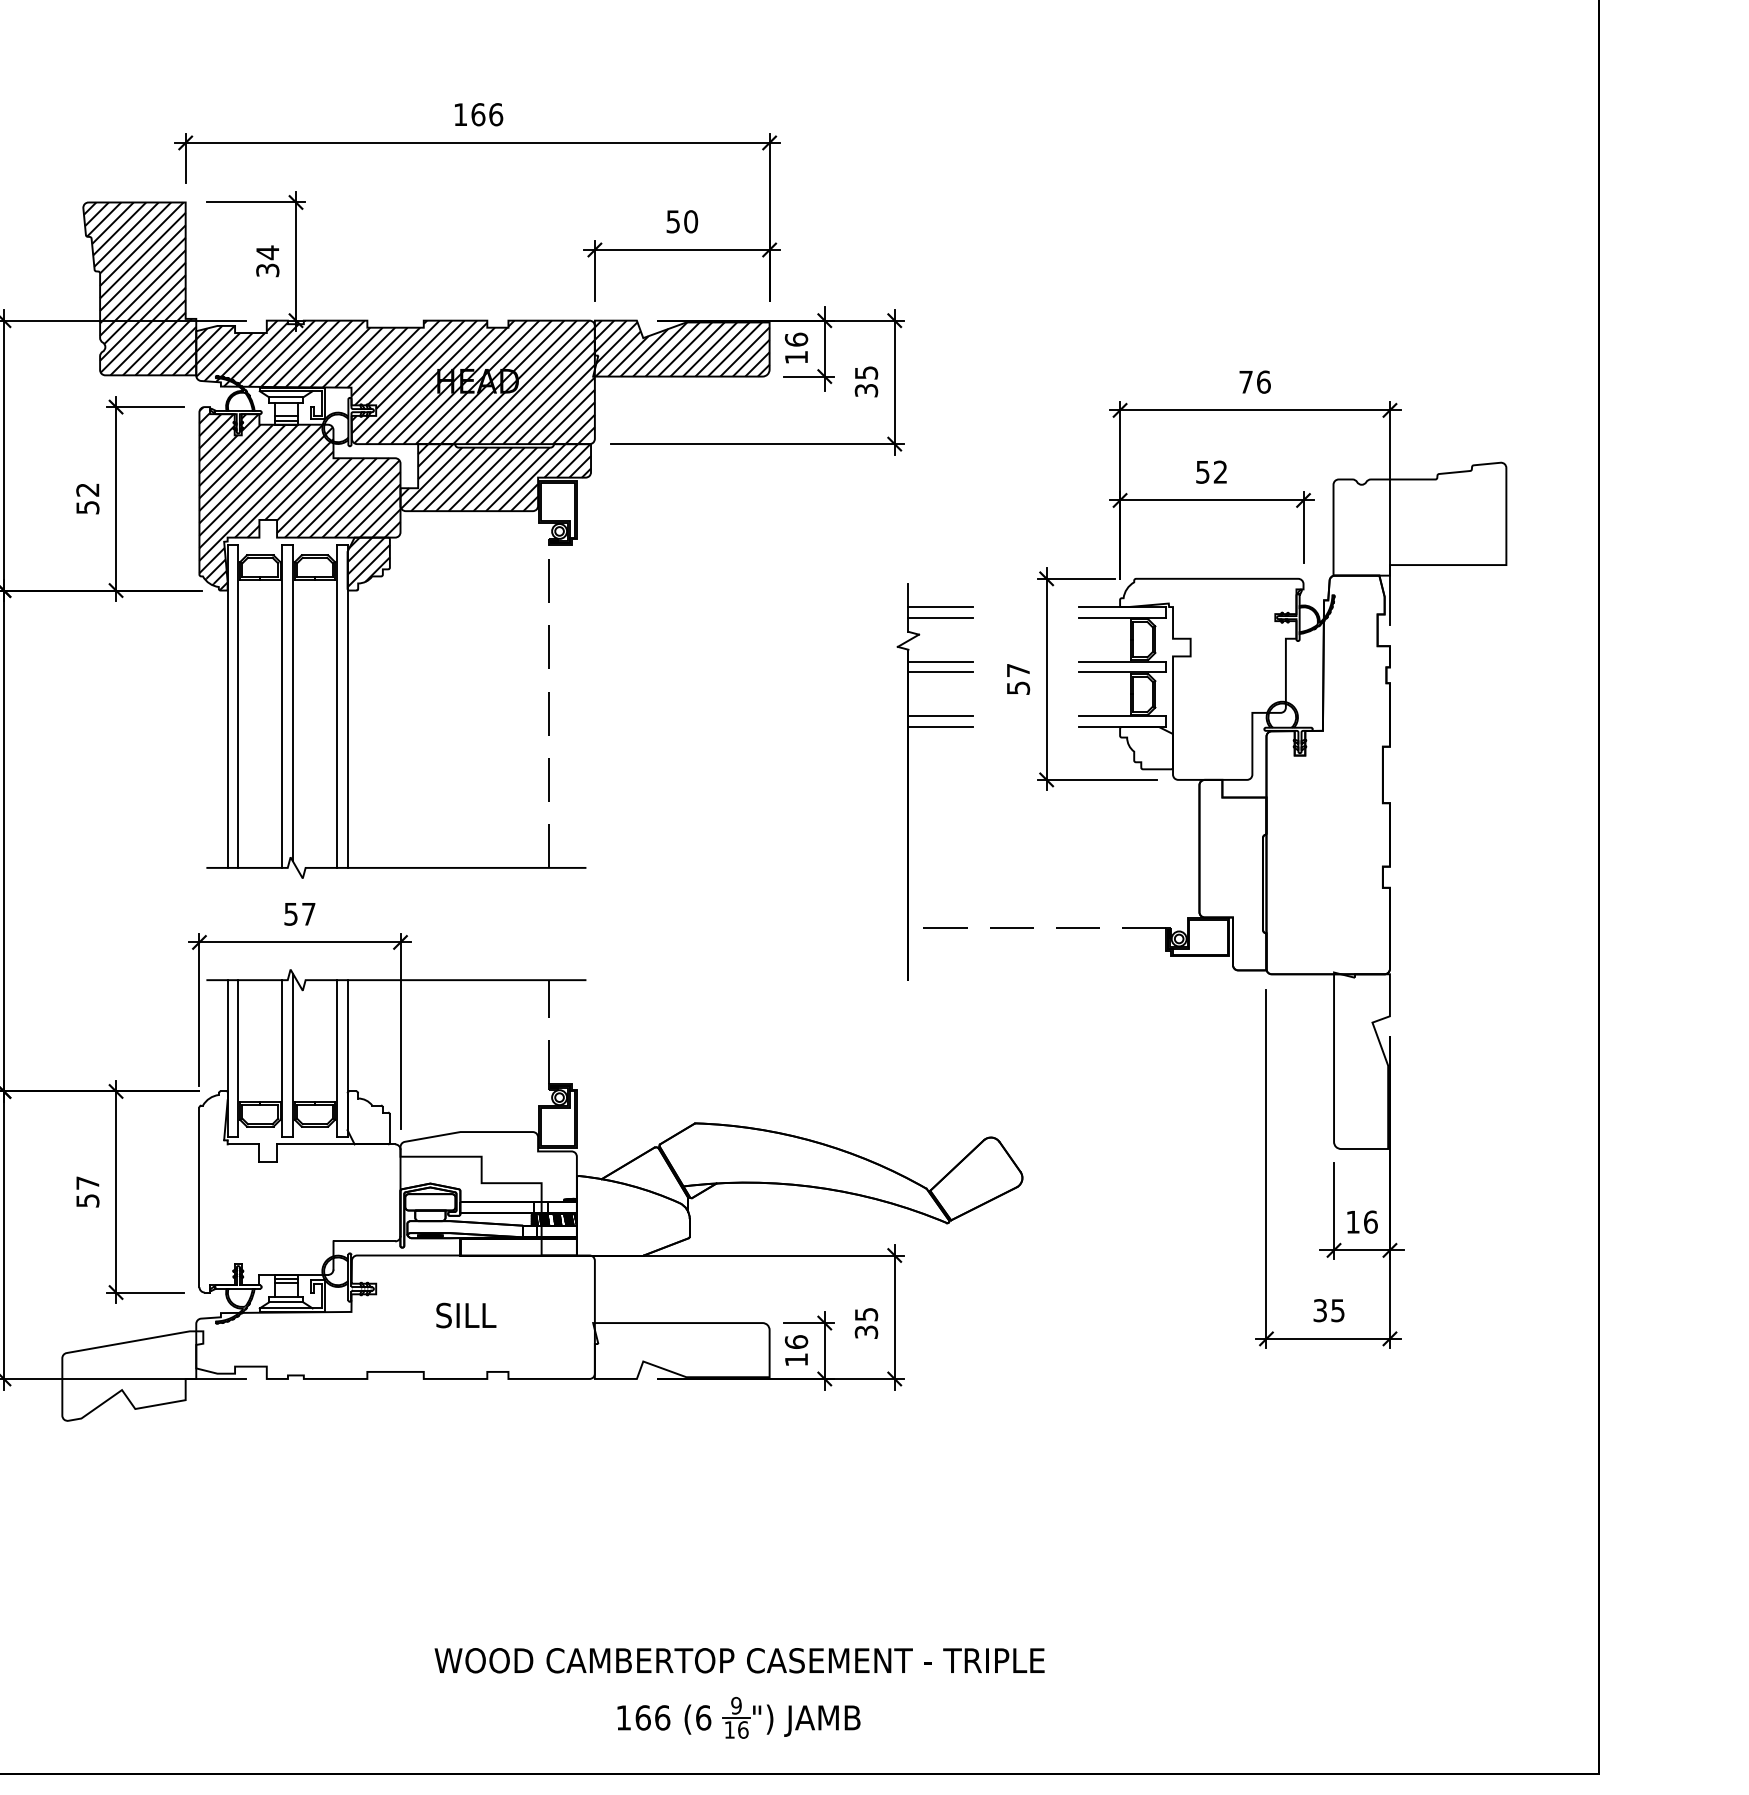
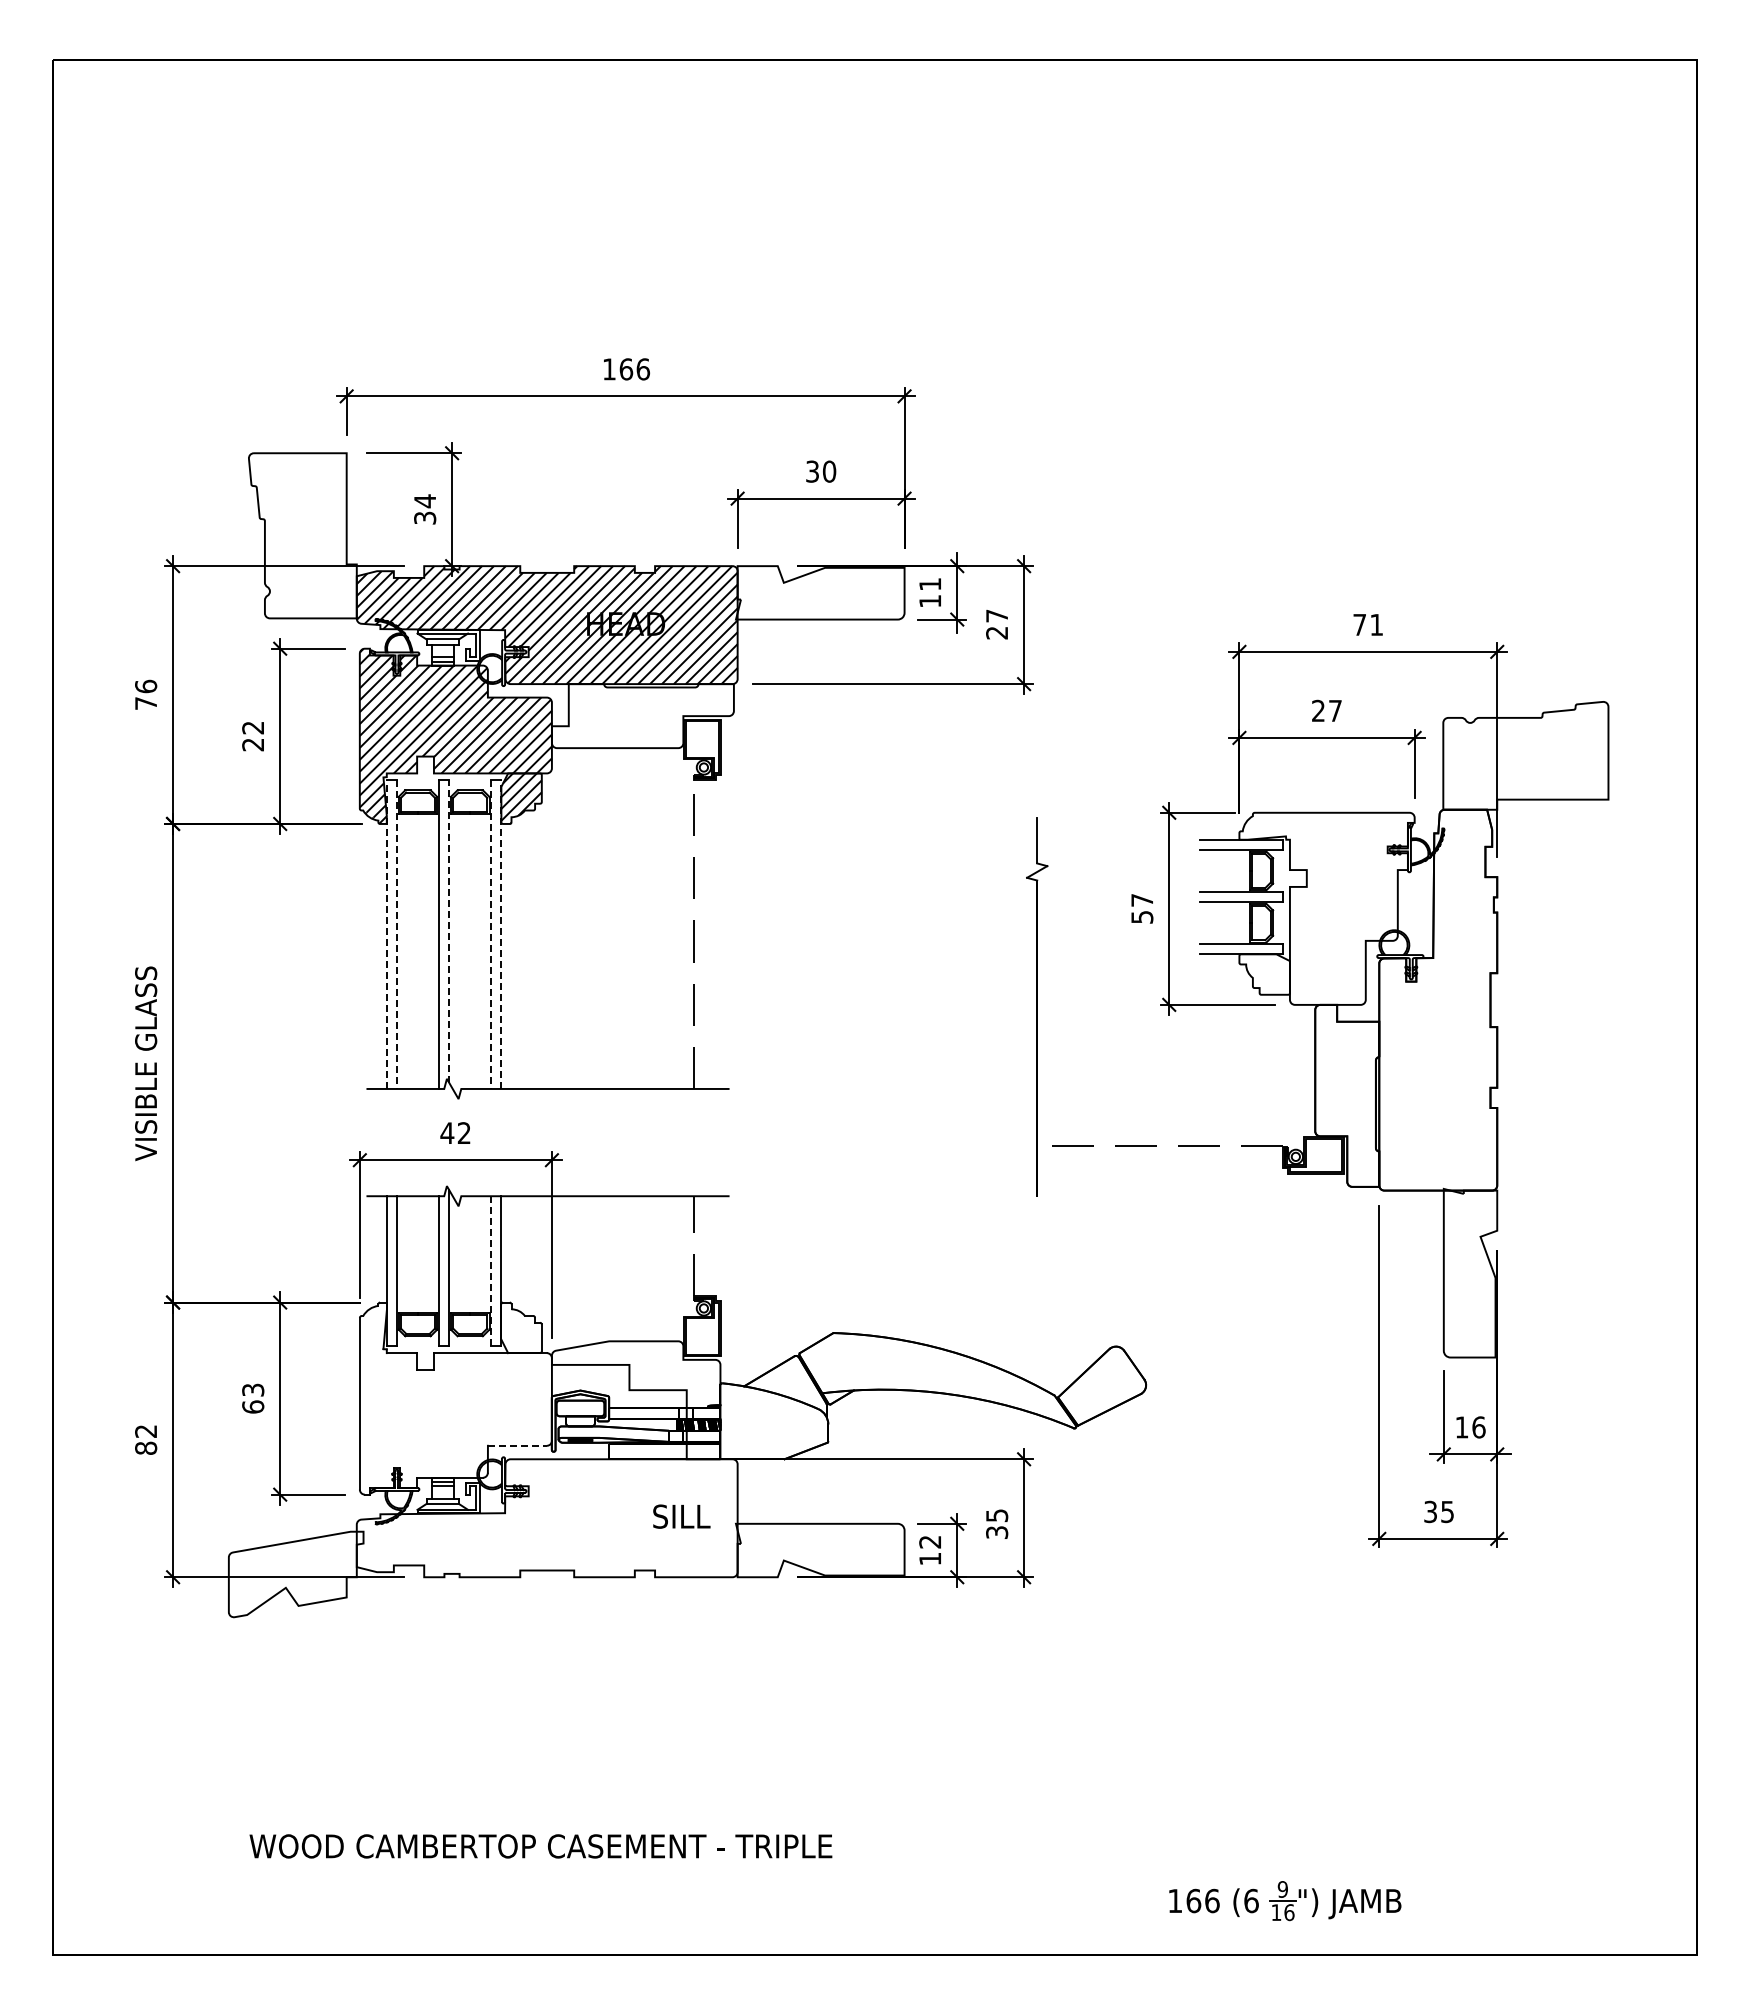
text: (673, 220) -> (812, 470), 50 -> 30
hatch: (139, 288) -> (302, 535), removed
text: (796, 338) -> (930, 583), 16 -> 11
hatch: (681, 348) -> (820, 592), removed
text: (866, 381) -> (997, 624), 35 -> 27
text: (1263, 381) -> (1376, 624), 76 -> 71
text: (1211, 471) -> (1326, 710), 52 -> 27
hatch: (495, 478) -> (642, 716), removed
text: (88, 507) -> (253, 744), 52 -> 22
line: (940, 606) -> (1067, 839), removed
line: (940, 617) -> (1067, 849), removed
line: (940, 661) -> (1067, 891), removed
line: (940, 672) -> (1067, 902), removed
line: (293, 702) -> (449, 930), solid -> dashed
line: (227, 706) -> (386, 934), solid -> dashed
line: (347, 706) -> (501, 934), solid -> dashed
line: (237, 707) -> (396, 935), solid -> dashed
line: (337, 707) -> (491, 935), solid -> dashed
line: (940, 716) -> (1067, 944), removed
line: (940, 727) -> (1067, 954), removed
text: (299, 914) -> (455, 1133), 57 -> 42
line: (337, 1058) -> (491, 1271), solid -> dashed
text: (88, 1191) -> (253, 1398), 57 -> 63
line: (364, 1241) -> (517, 1445), solid -> dashed
text: (465, 1315) -> (681, 1516), moved
text: (796, 1341) -> (930, 1541), 16 -> 12
text: (739, 1660) -> (540, 1846), moved
part: (739, 1718) -> (1285, 1901), moved

